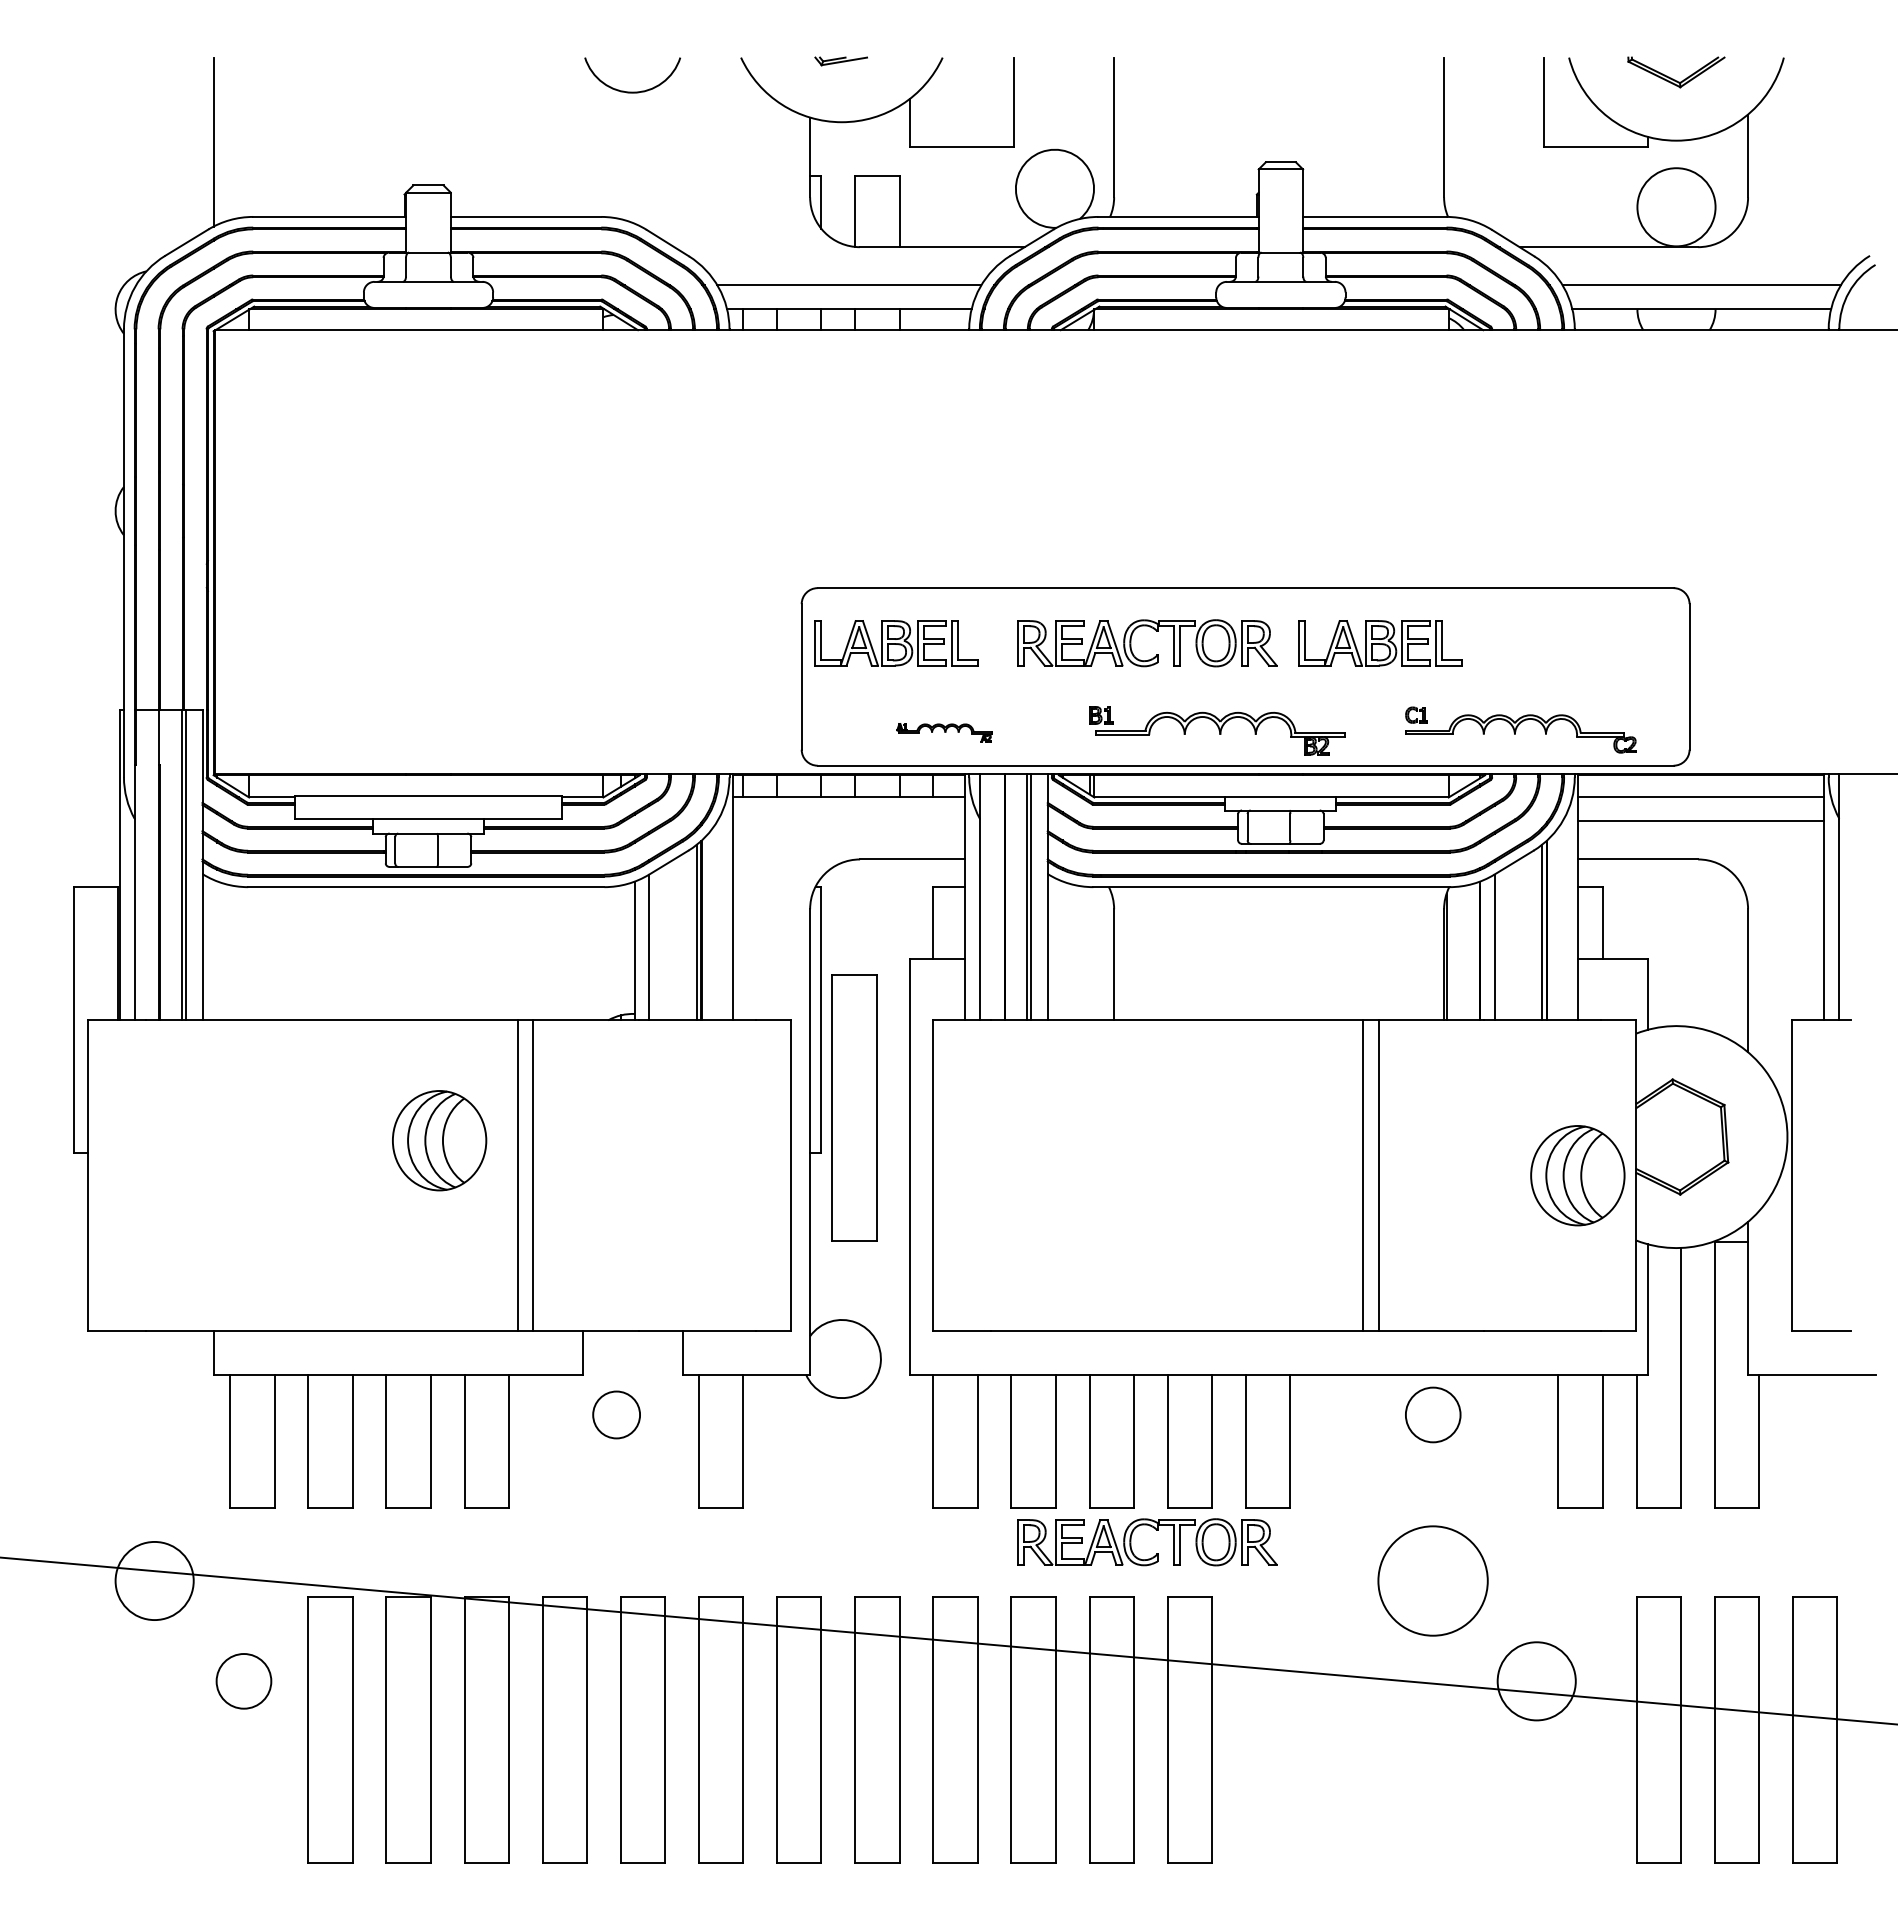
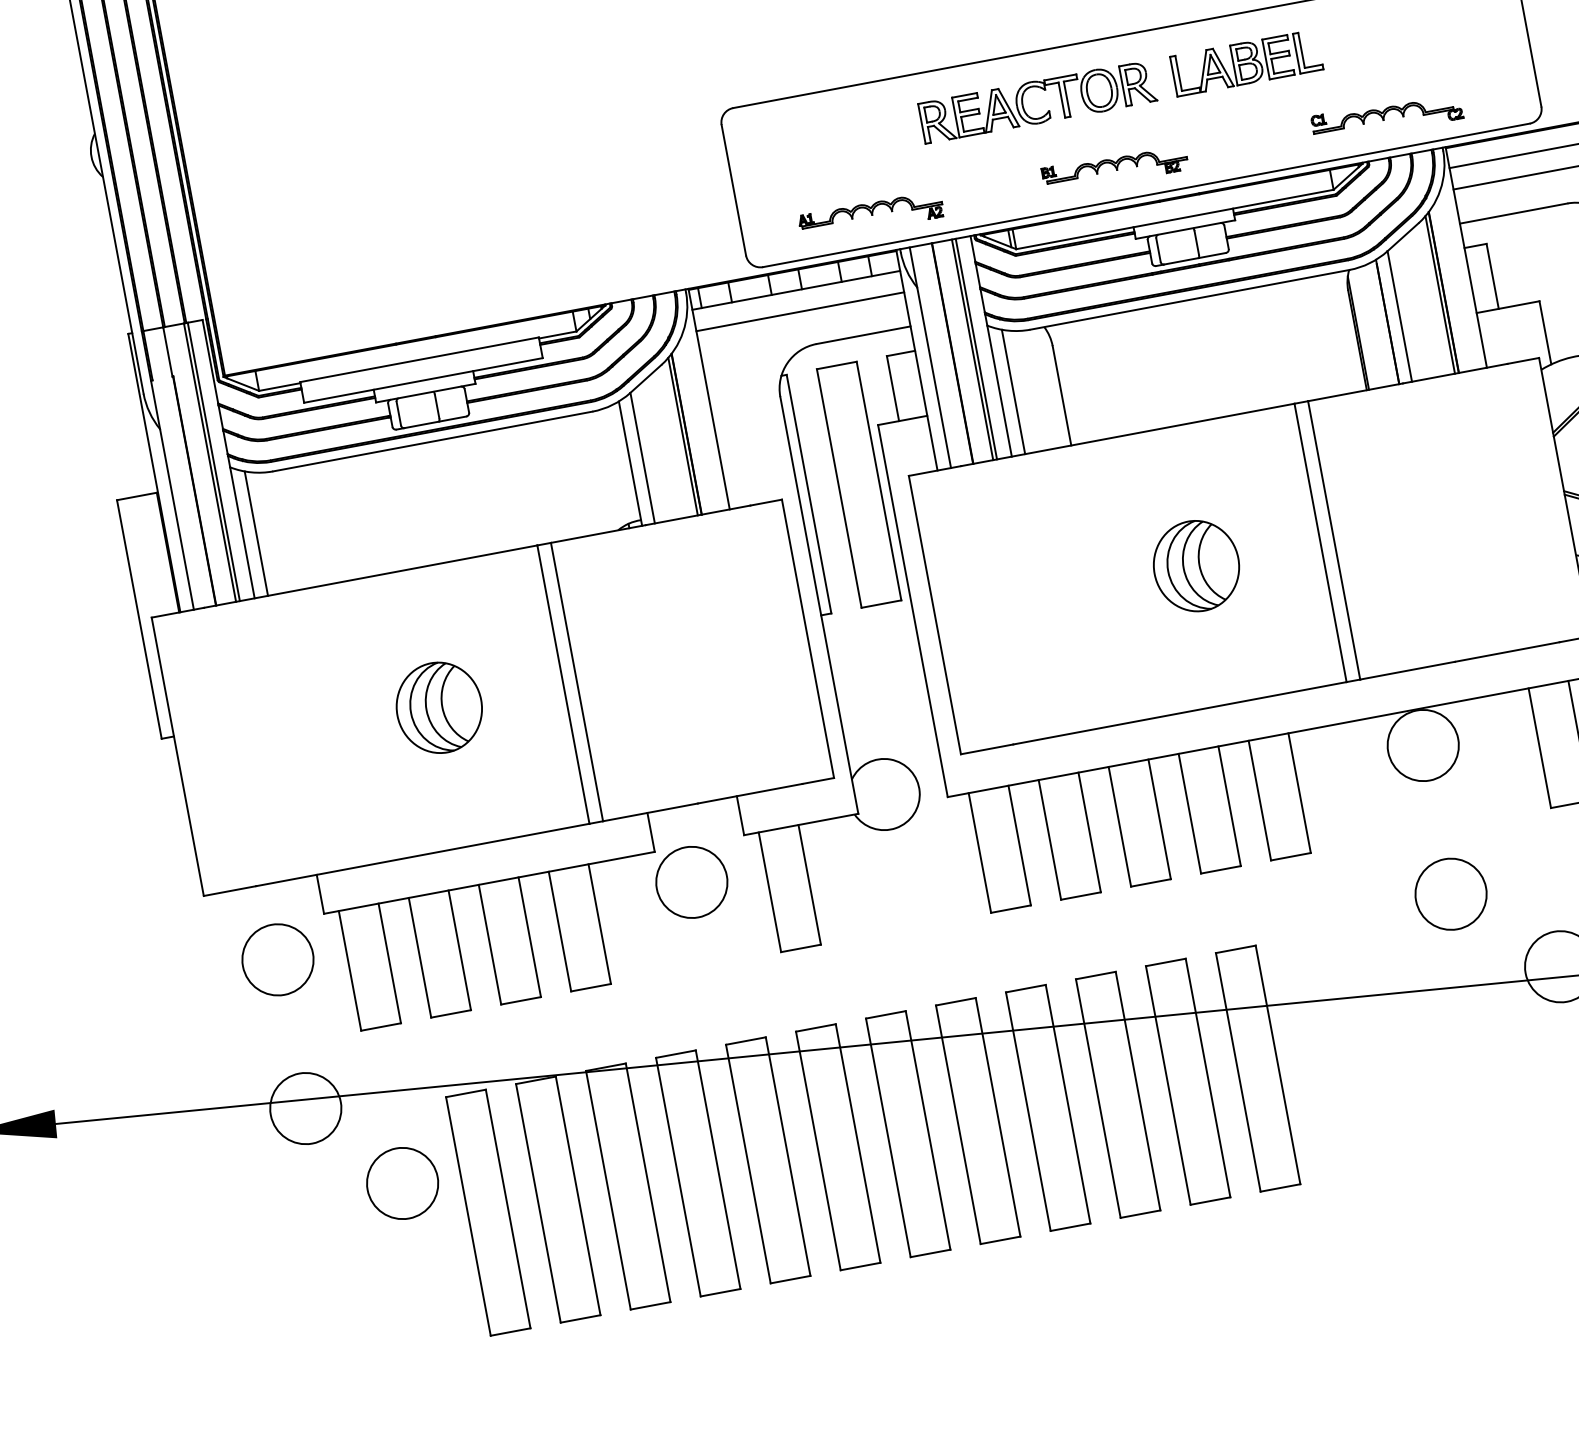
part: (896, 643) -> (813, 144), removed
part: (1217, 730) -> (1115, 168), size x0.62
part: (1520, 730) -> (1386, 117), size x0.71
part: (944, 732) -> (871, 216), size x1.67
line: (848, 821) -> (800, 311), added
line: (217, 950) -> (256, 533), added
line: (1062, 950) -> (1013, 391), added
part: (854, 1107) -> (859, 484), moved
part: (439, 1140) -> (439, 707), moved
part: (1577, 1175) -> (1196, 566), moved
circle: (154, 1414) -> (277, 959), added
circle: (616, 1414) -> (691, 882), size x1.67
circle: (1433, 1414) -> (1423, 745), size x1.43
part: (1156, 1553) -> (1198, 916), removed
circle: (1433, 1580) -> (1451, 893), size x0.71
circle: (243, 1681) -> (402, 1183), size x1.43

